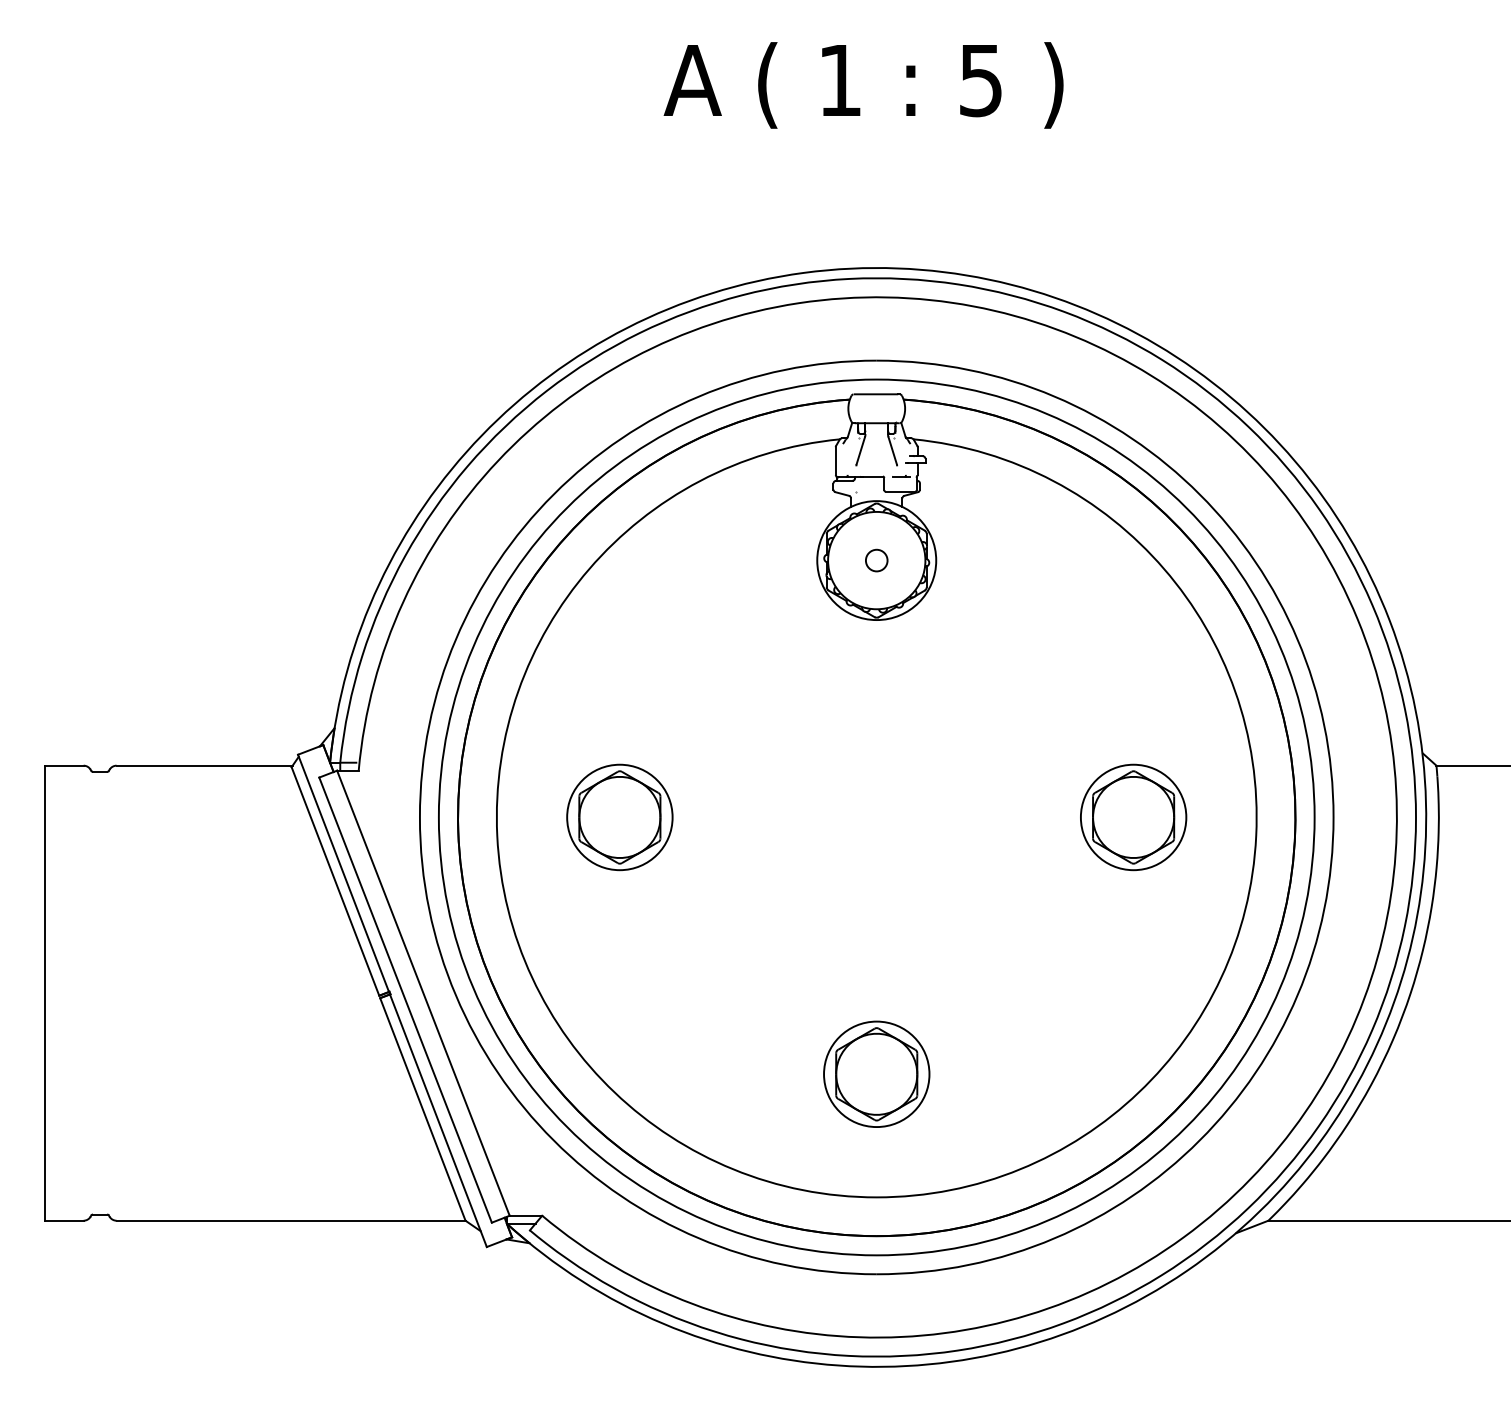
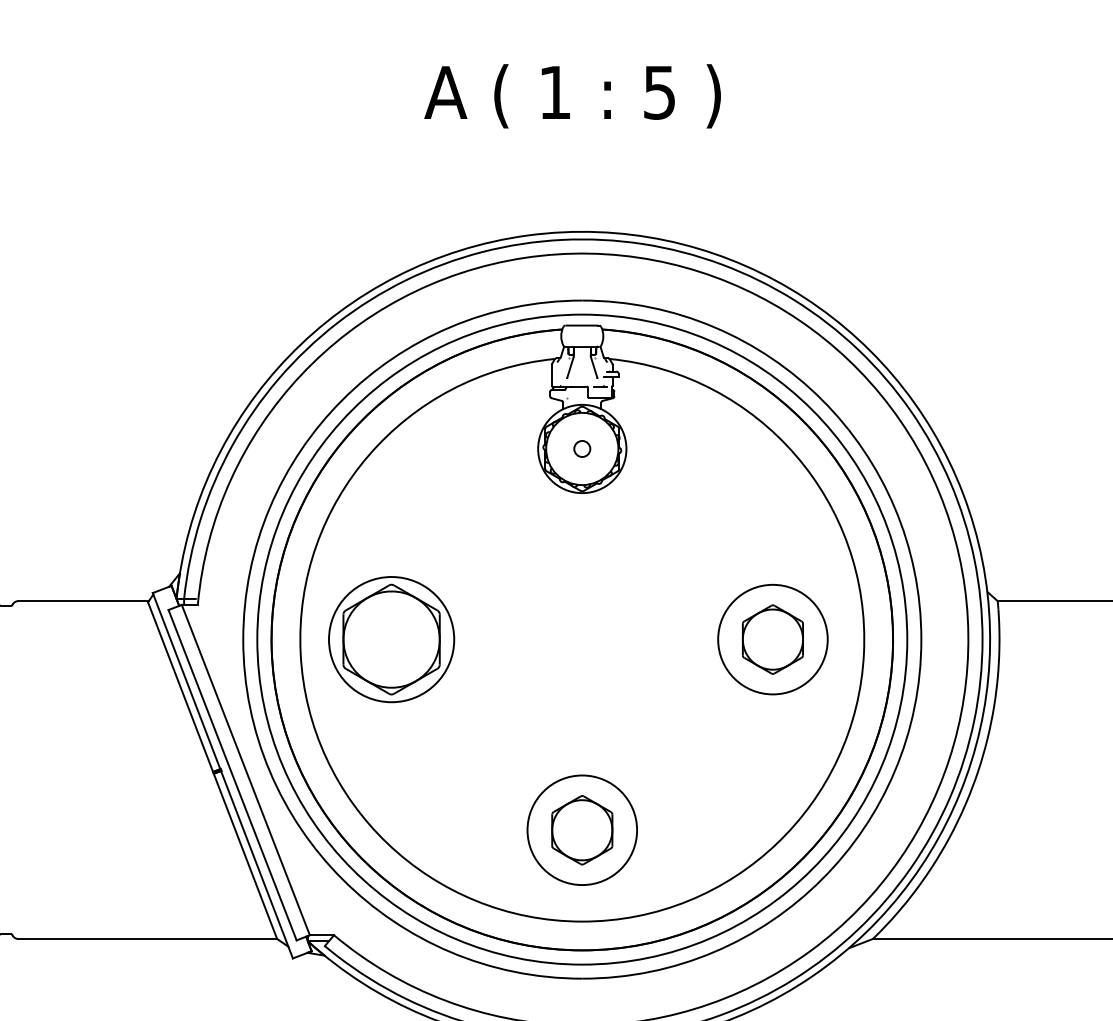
part: (619, 817) -> (391, 639), size x1.6
circle: (1133, 817) -> (772, 639), size x1.4
circle: (876, 1074) -> (582, 830), size x1.4

